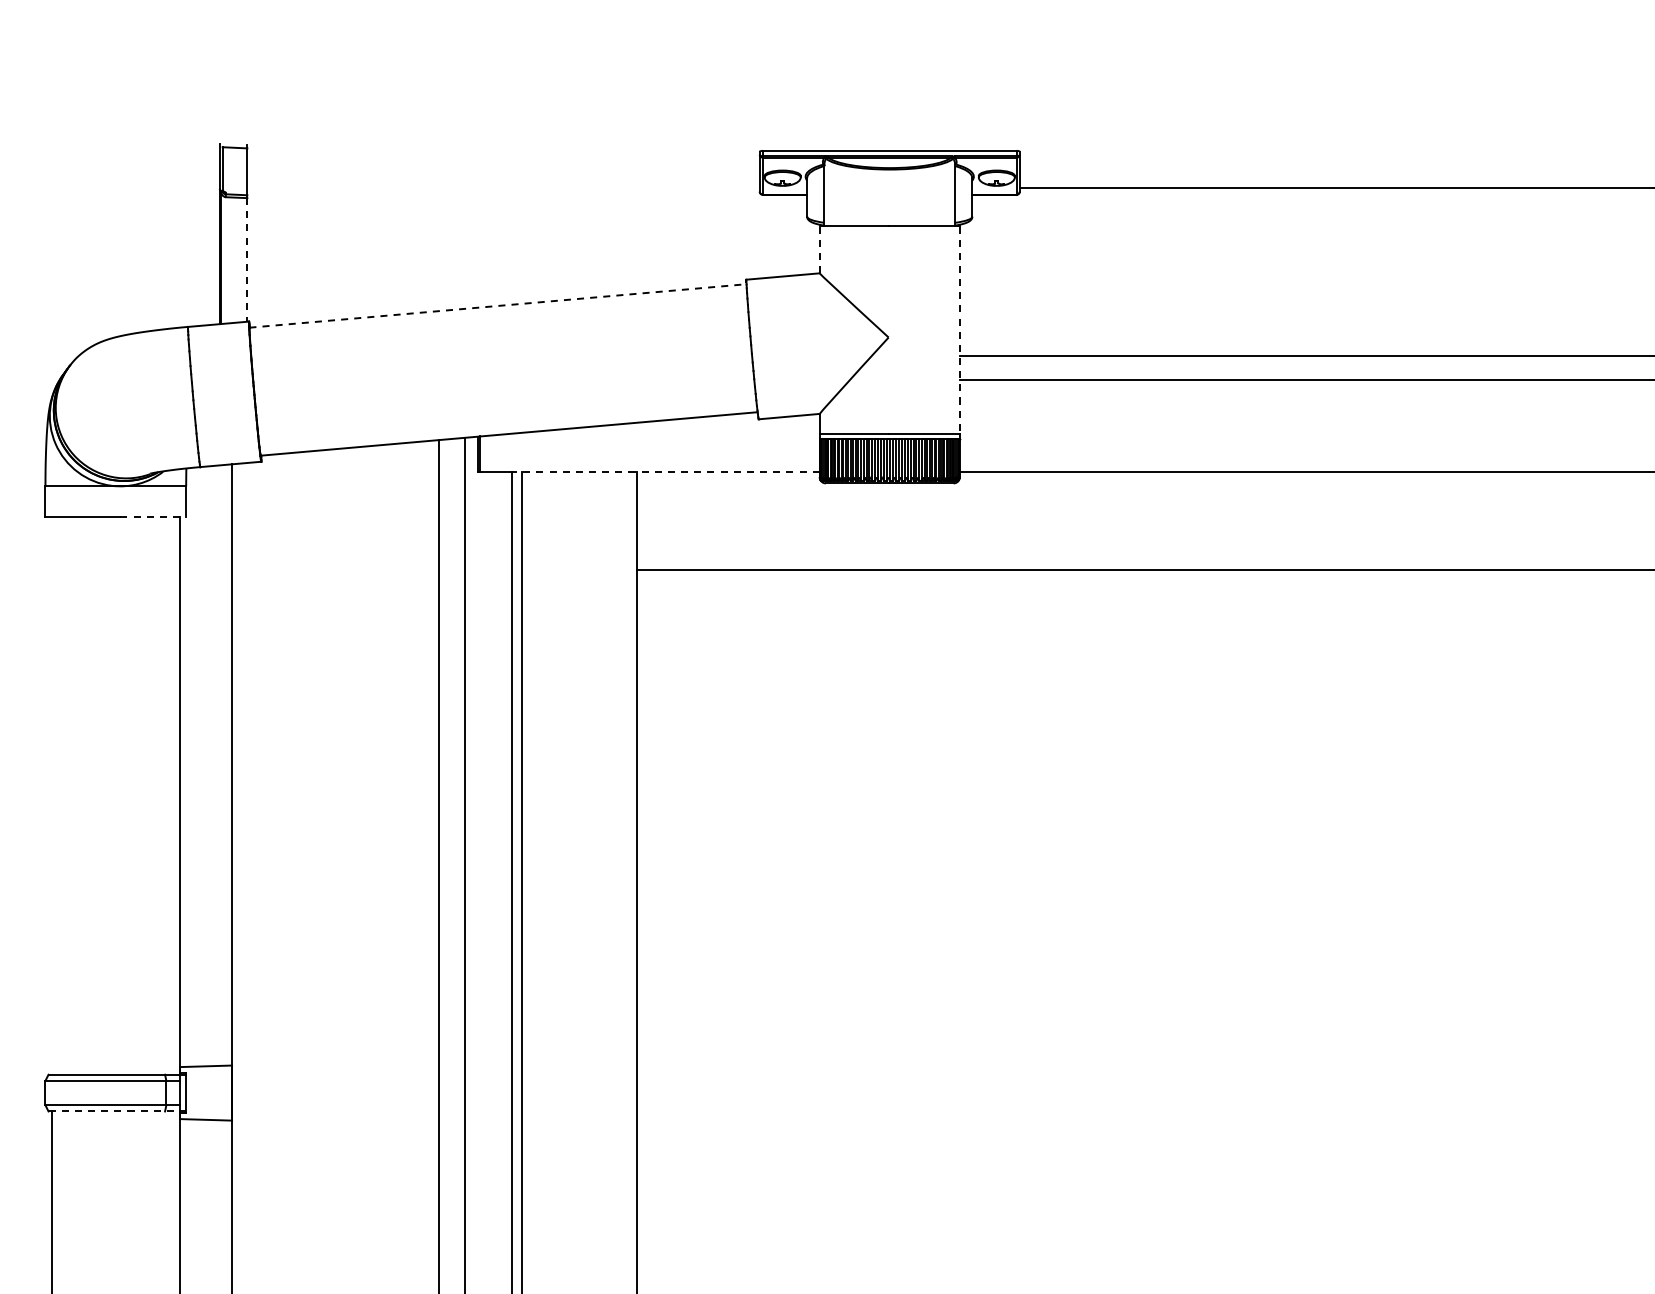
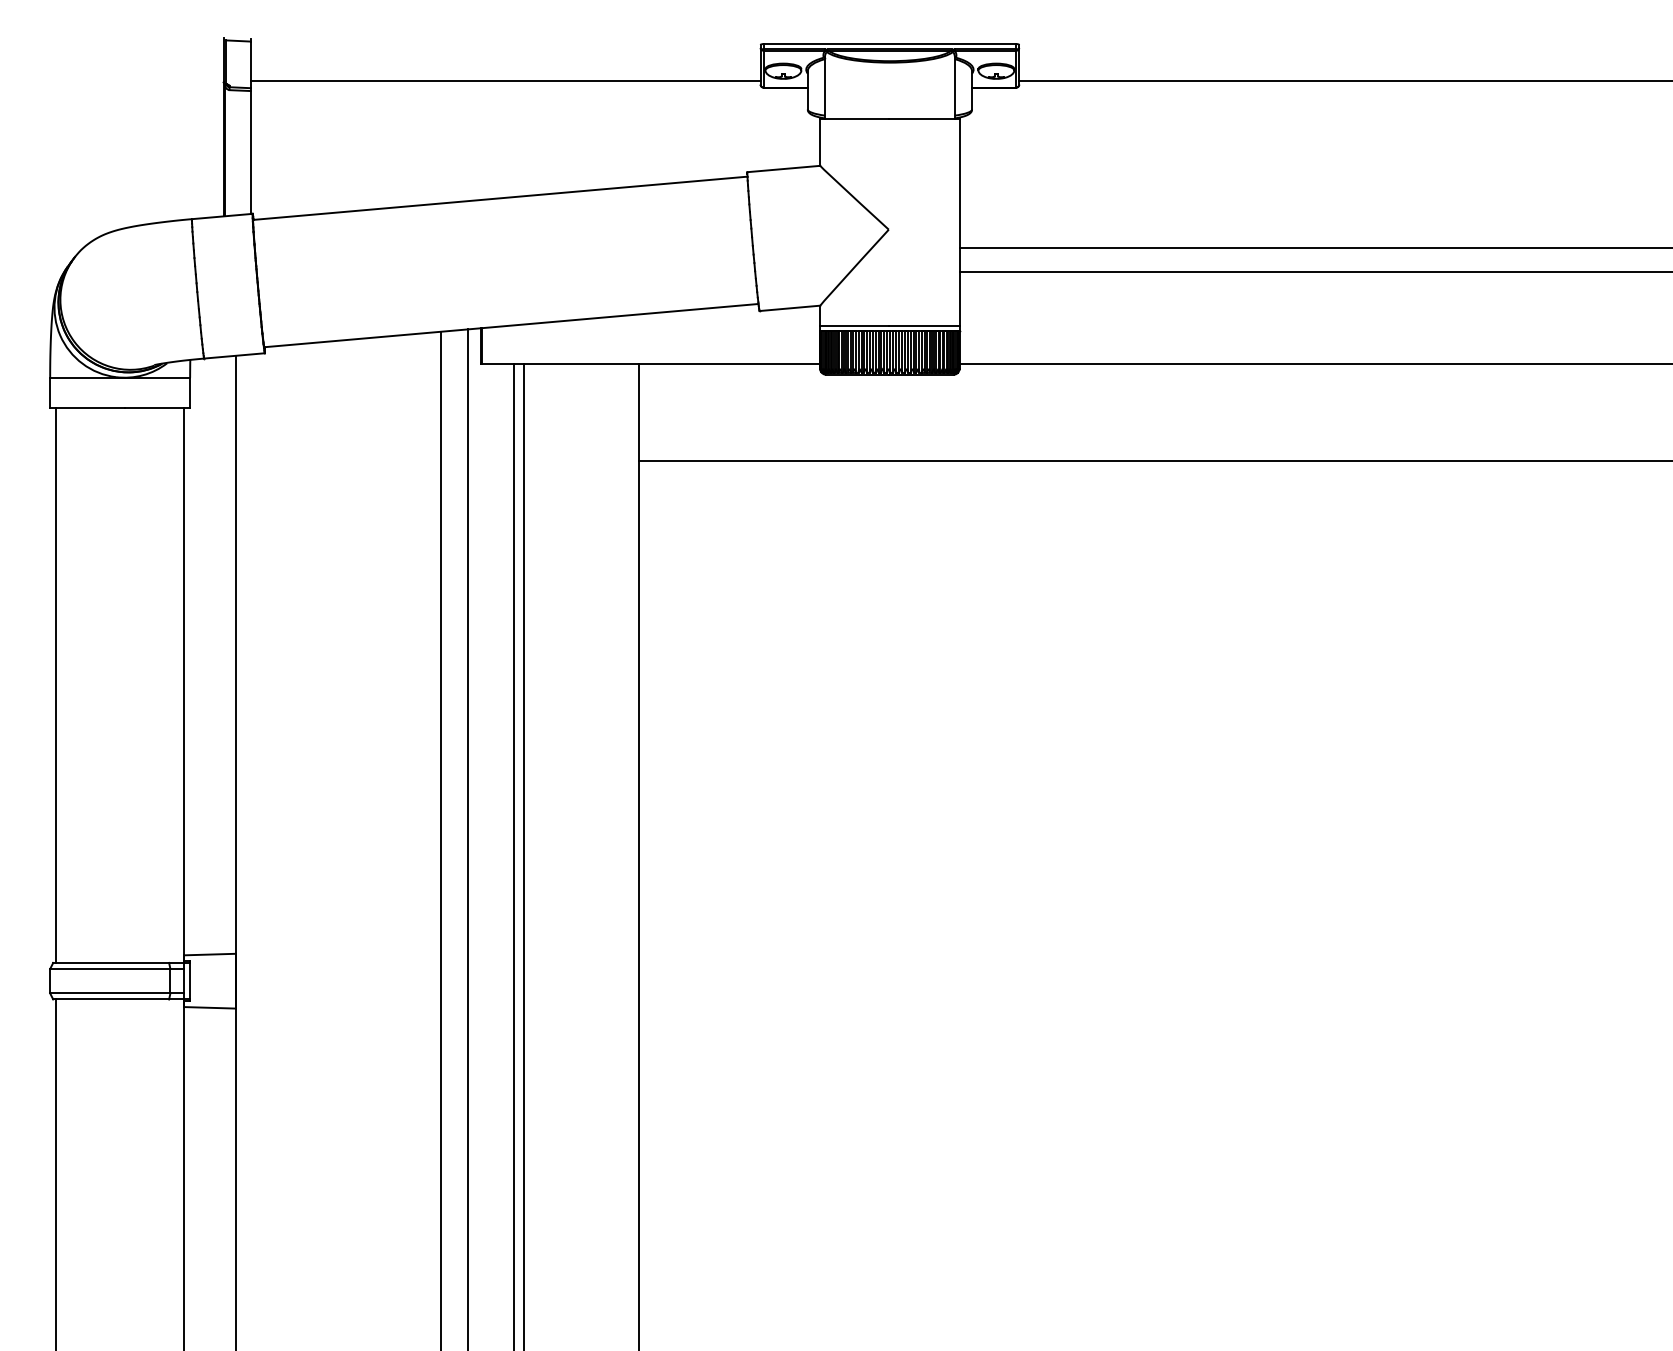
line: (503, 187) -> (505, 80), added
line: (819, 249) -> (820, 142), dashed -> solid
line: (246, 260) -> (250, 153), dashed -> solid
line: (498, 306) -> (500, 198), dashed -> solid
line: (959, 331) -> (959, 223), dashed -> solid
line: (665, 472) -> (666, 363), dashed -> solid
line: (153, 517) -> (157, 408), dashed -> solid
line: (51, 795) -> (56, 685), added
line: (118, 1111) -> (122, 999), dashed -> solid

